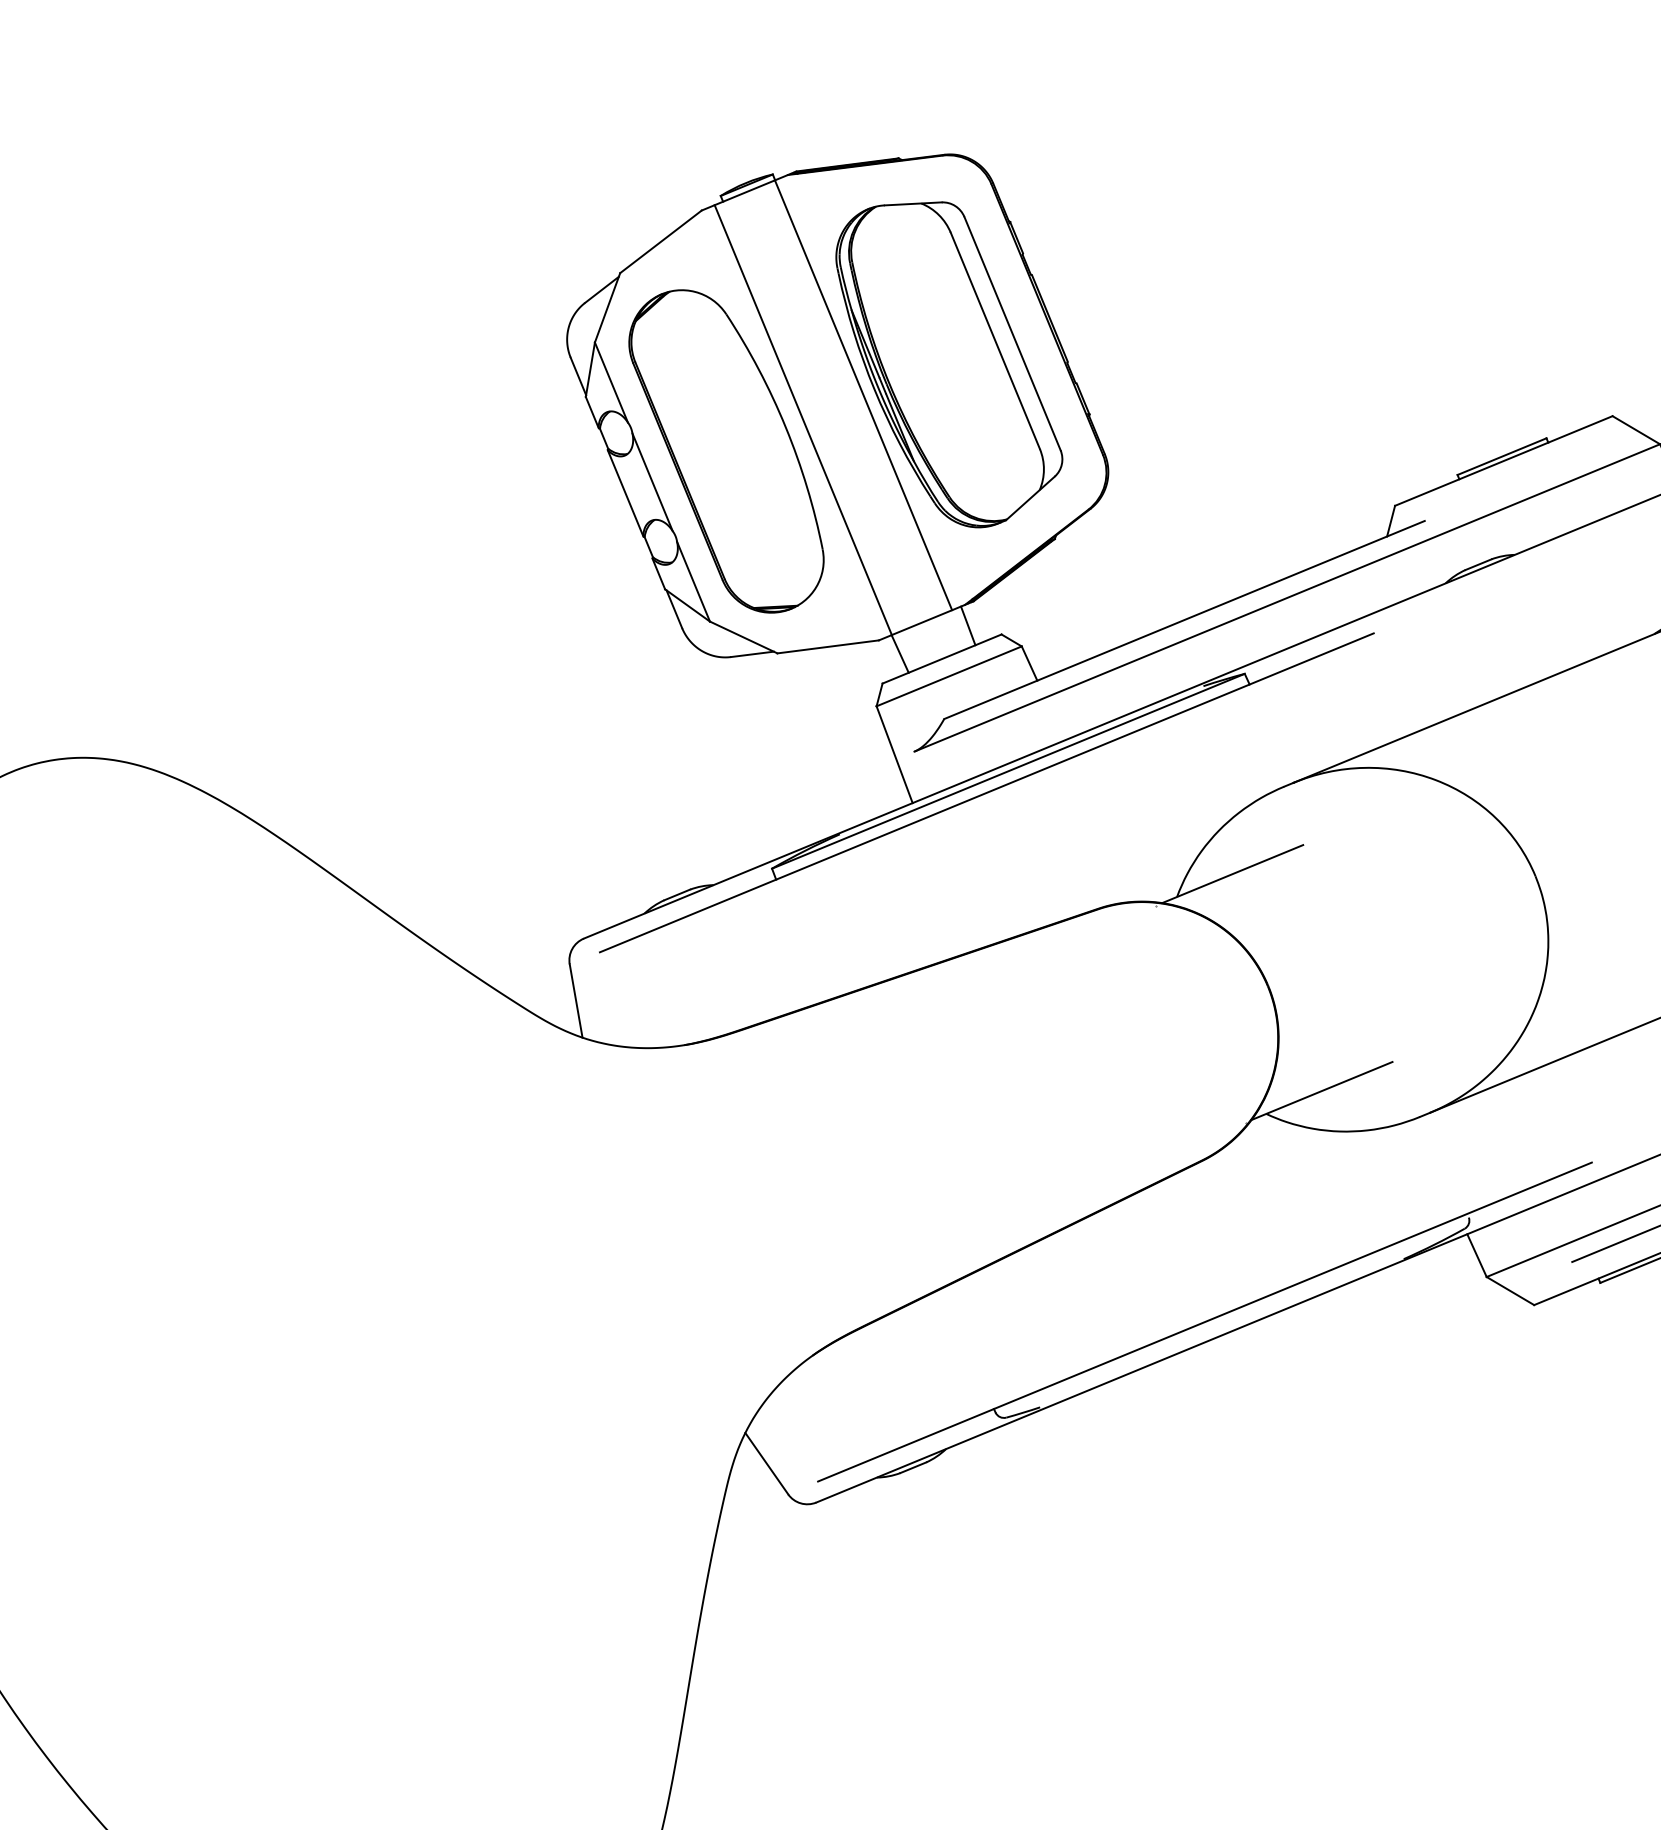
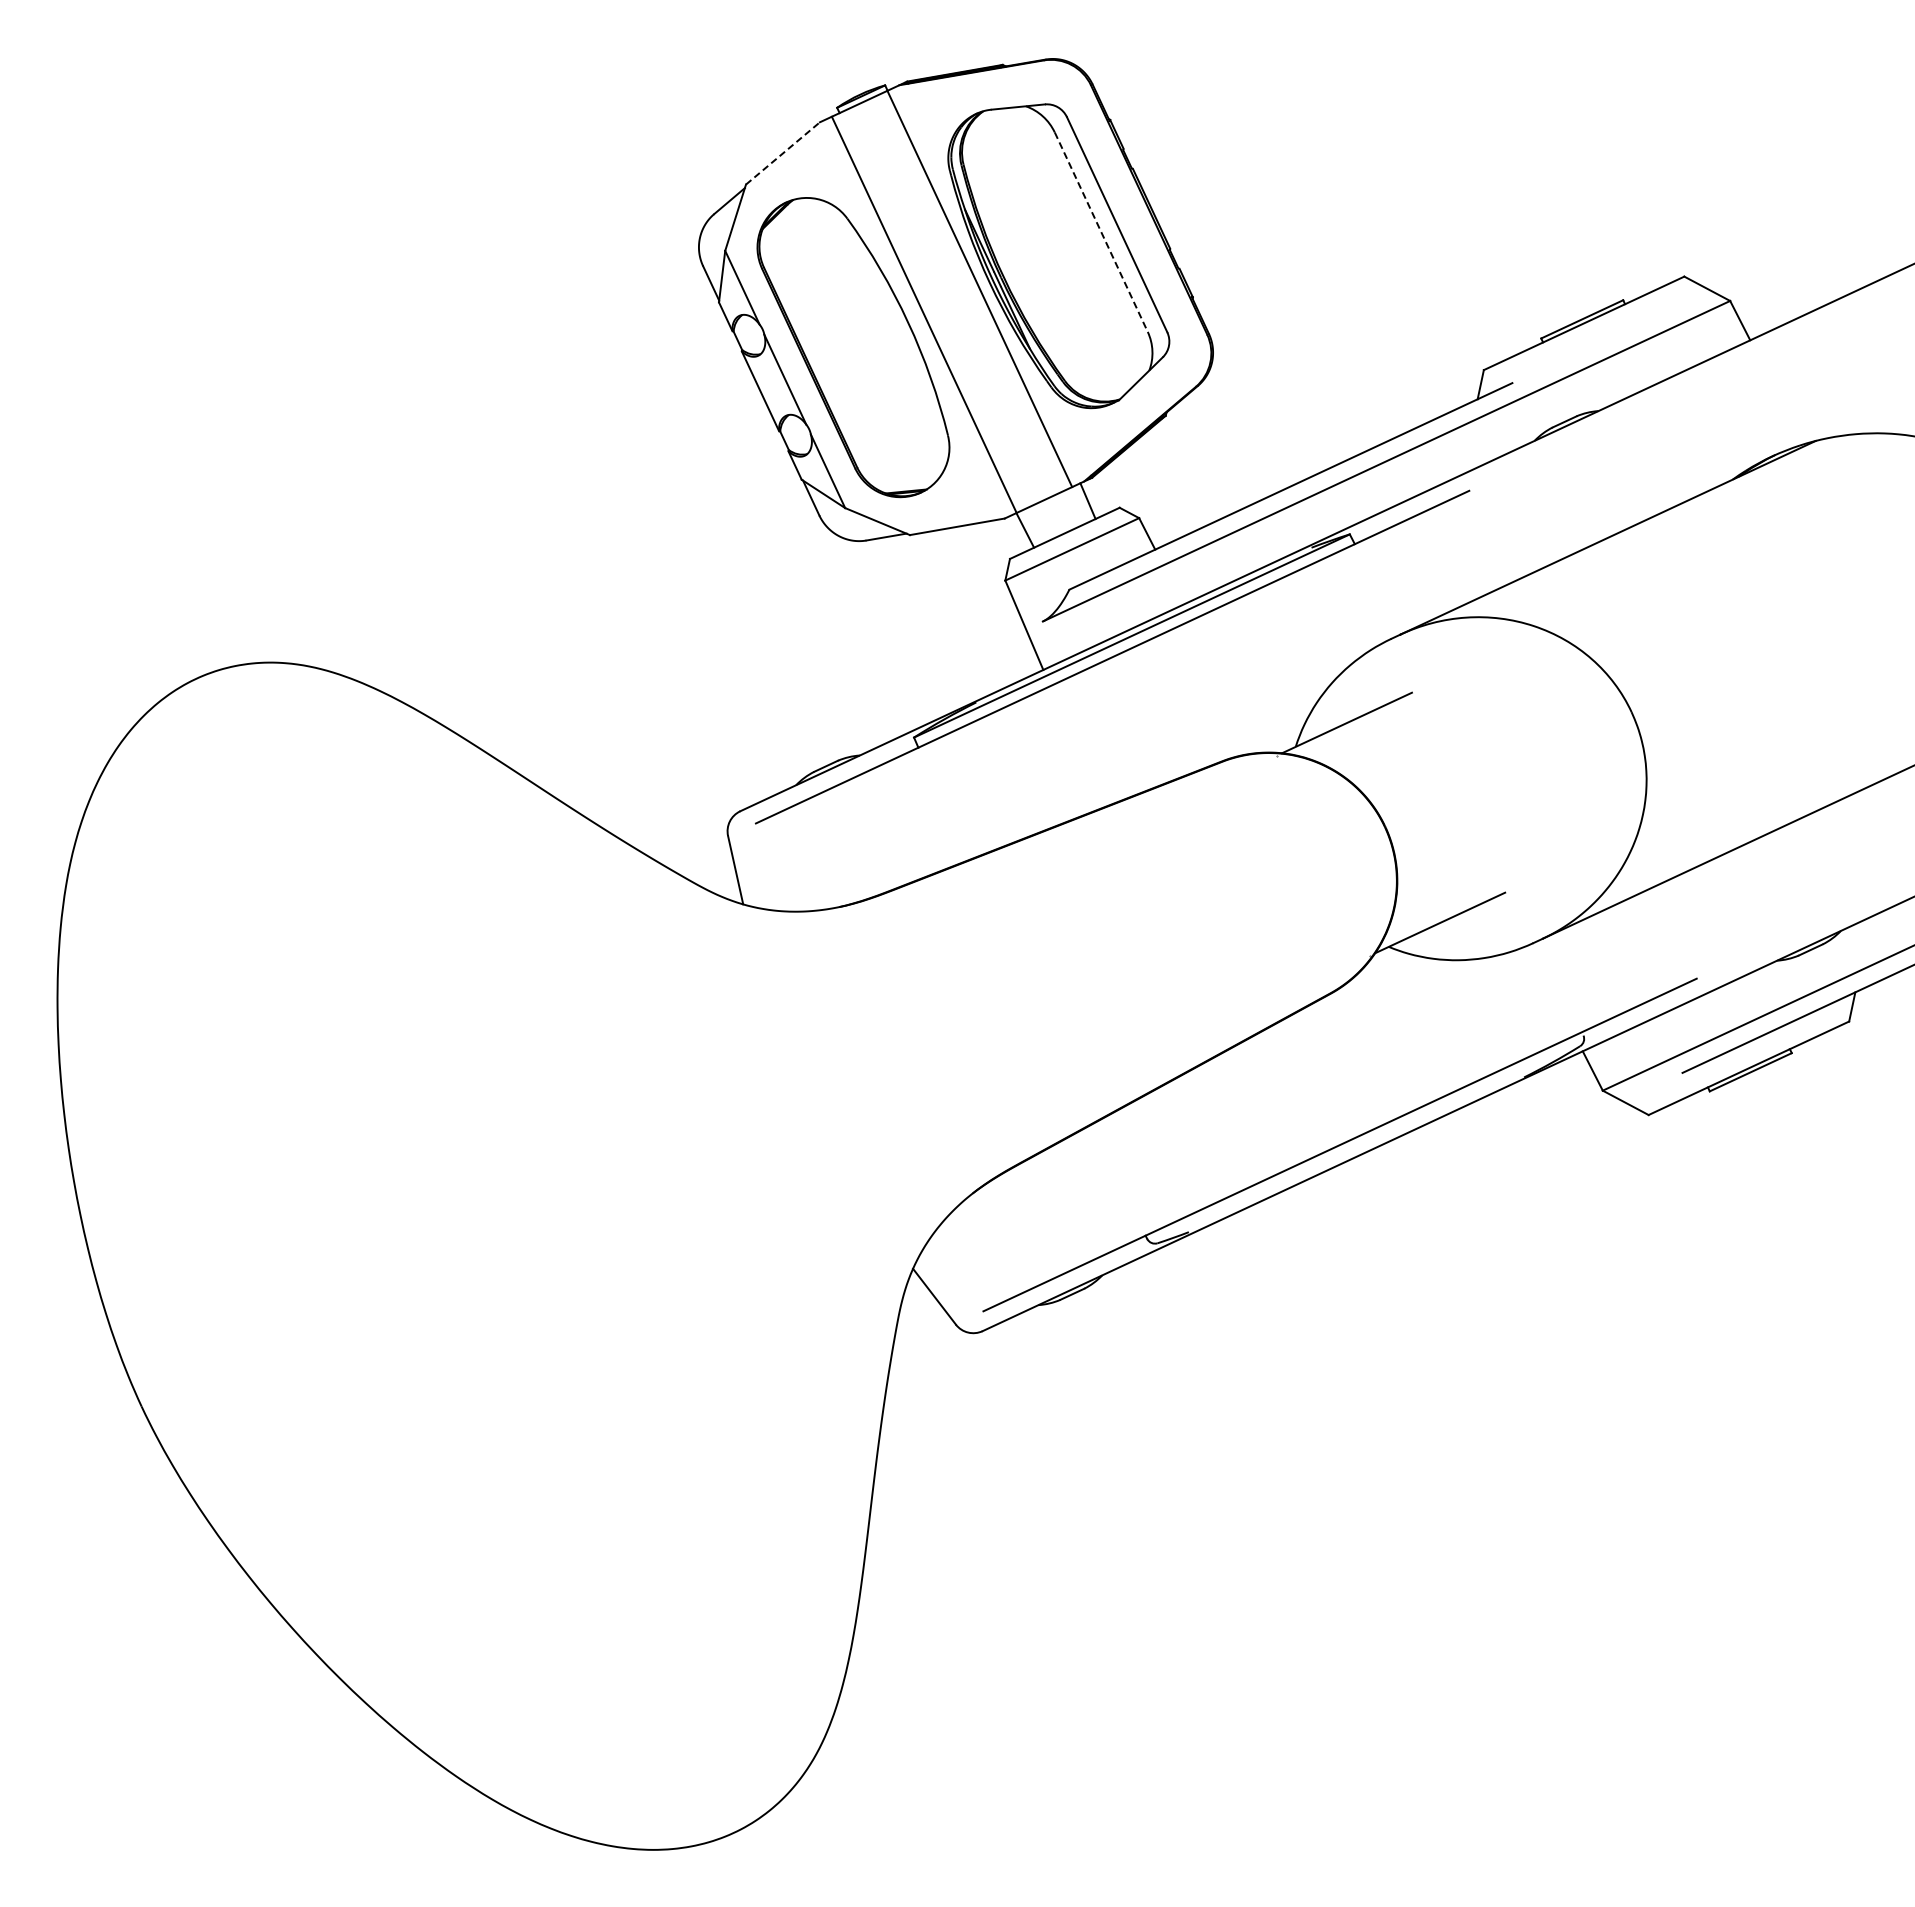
line: (661, 241) -> (783, 153), solid -> dashed
line: (995, 341) -> (1101, 232), solid -> dashed

